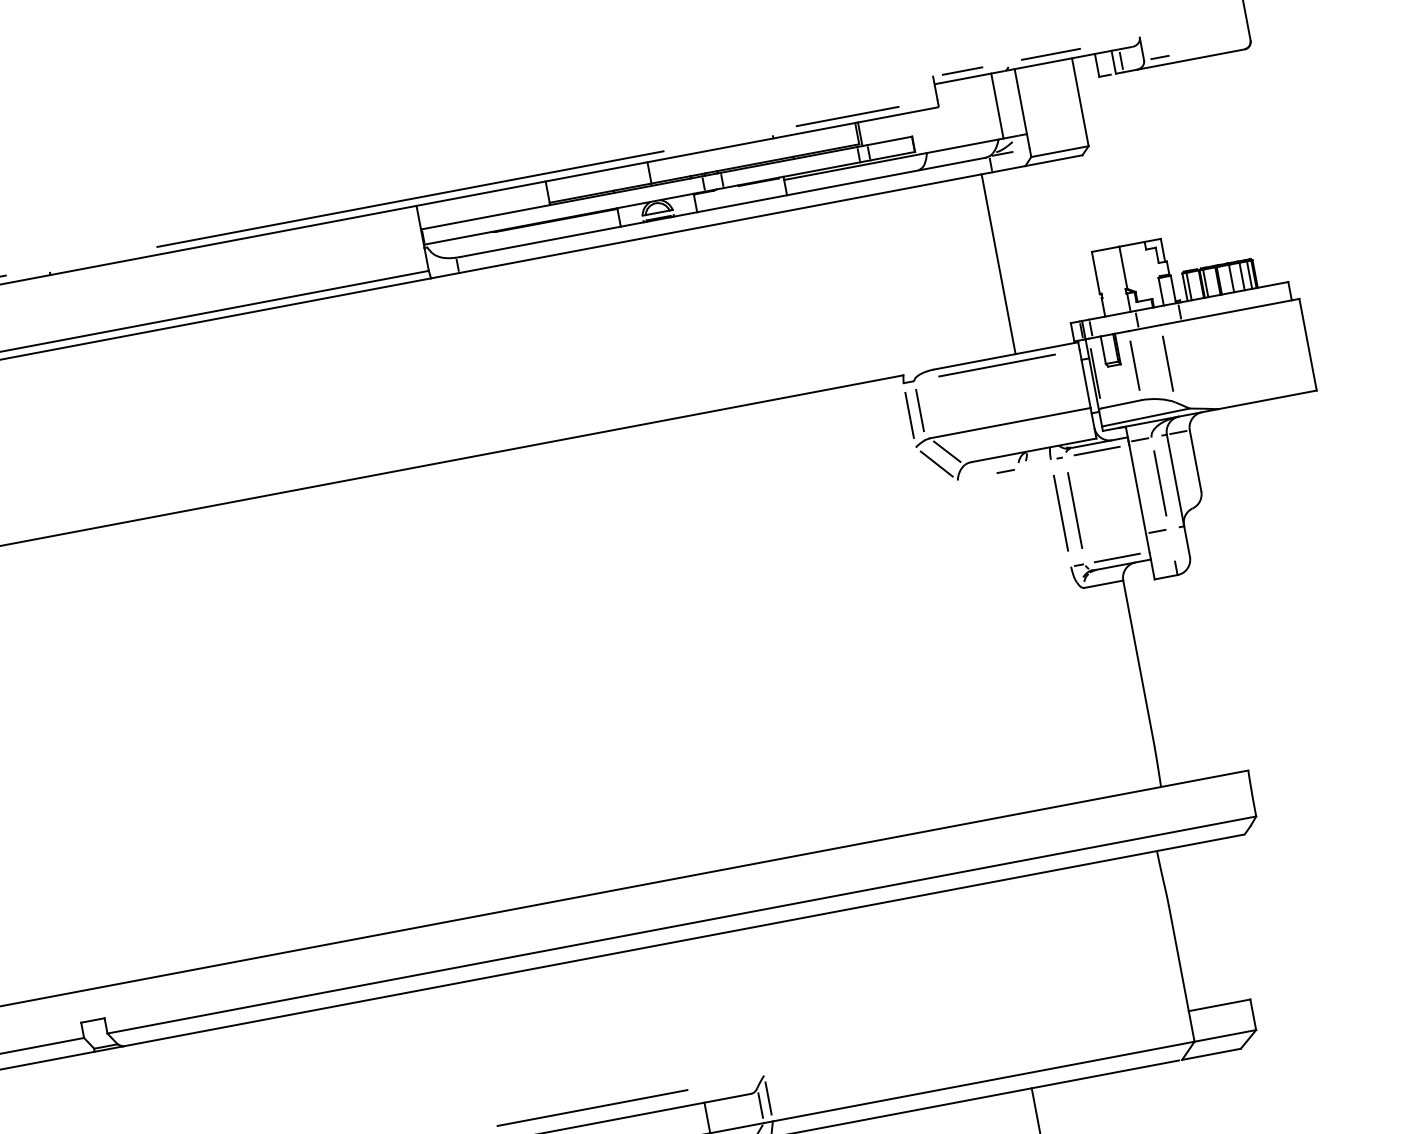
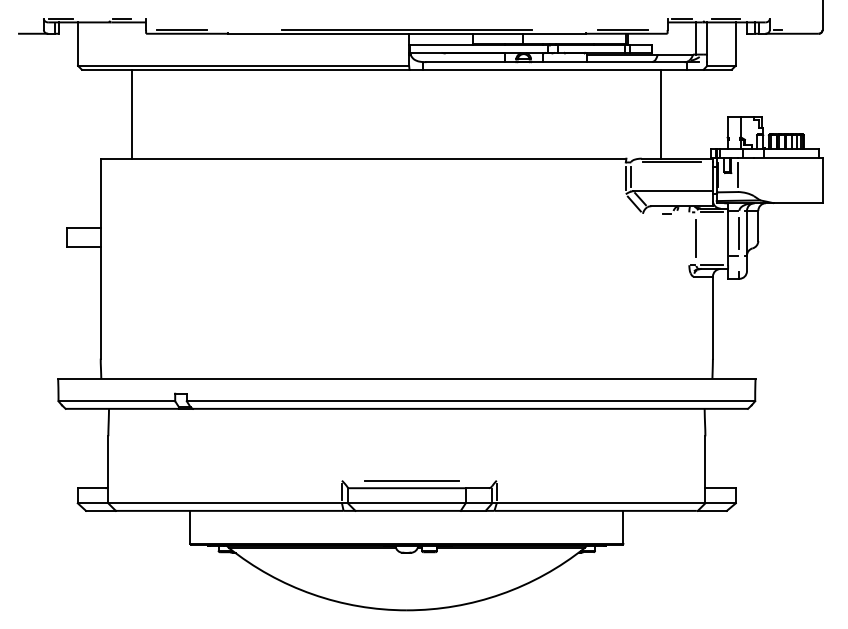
line: (997, 263) -> (660, 113), moved
line: (1166, 362) -> (753, 176), removed
line: (1061, 512) -> (689, 238), removed

